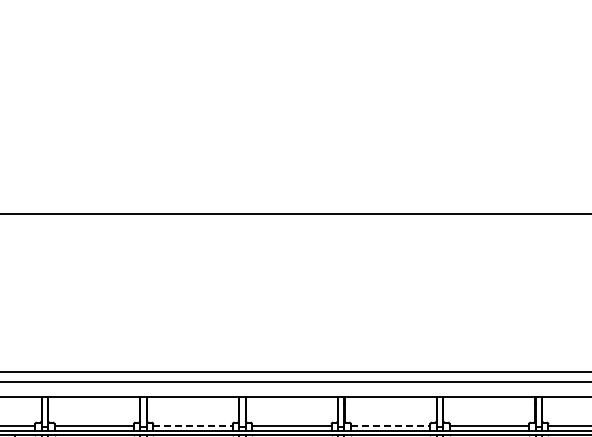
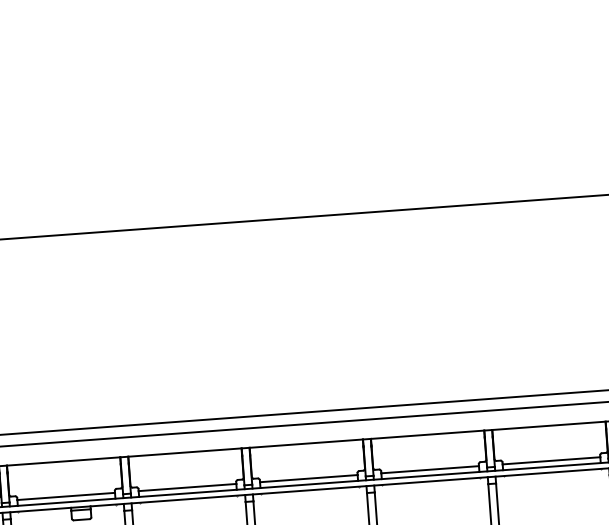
line: (193, 425) -> (309, 478), dashed -> solid
line: (390, 425) -> (551, 460), dashed -> solid

